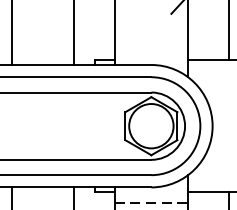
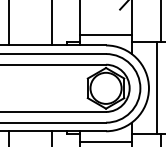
line: (150, 49) -> (105, 34), added
line: (223, 126) -> (156, 88), added
line: (152, 203) -> (106, 142), dashed -> solid

